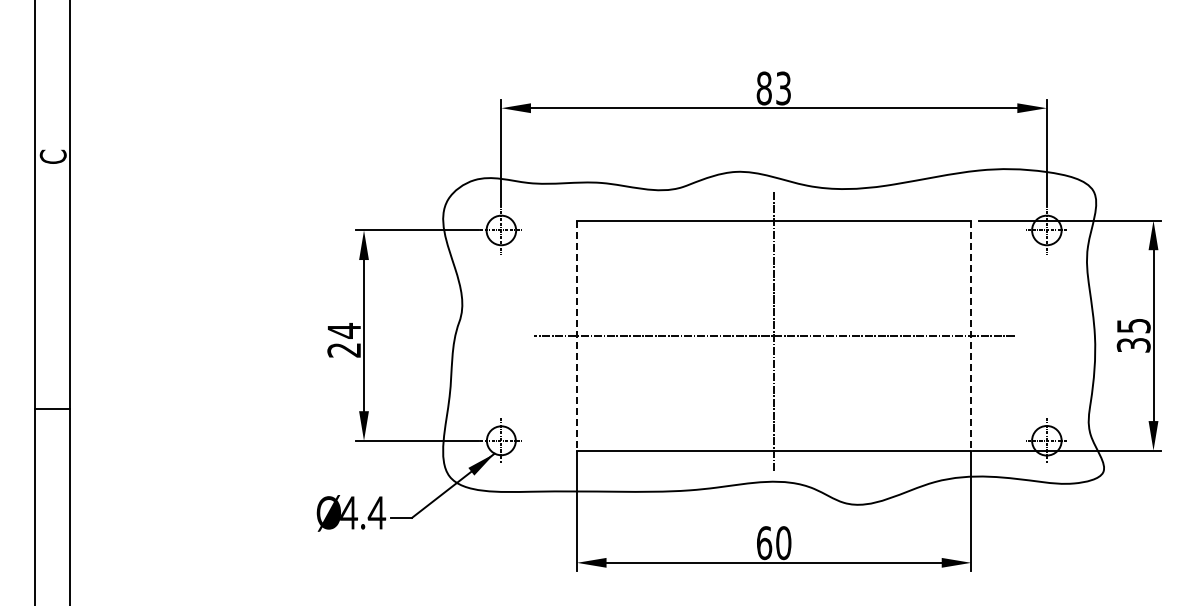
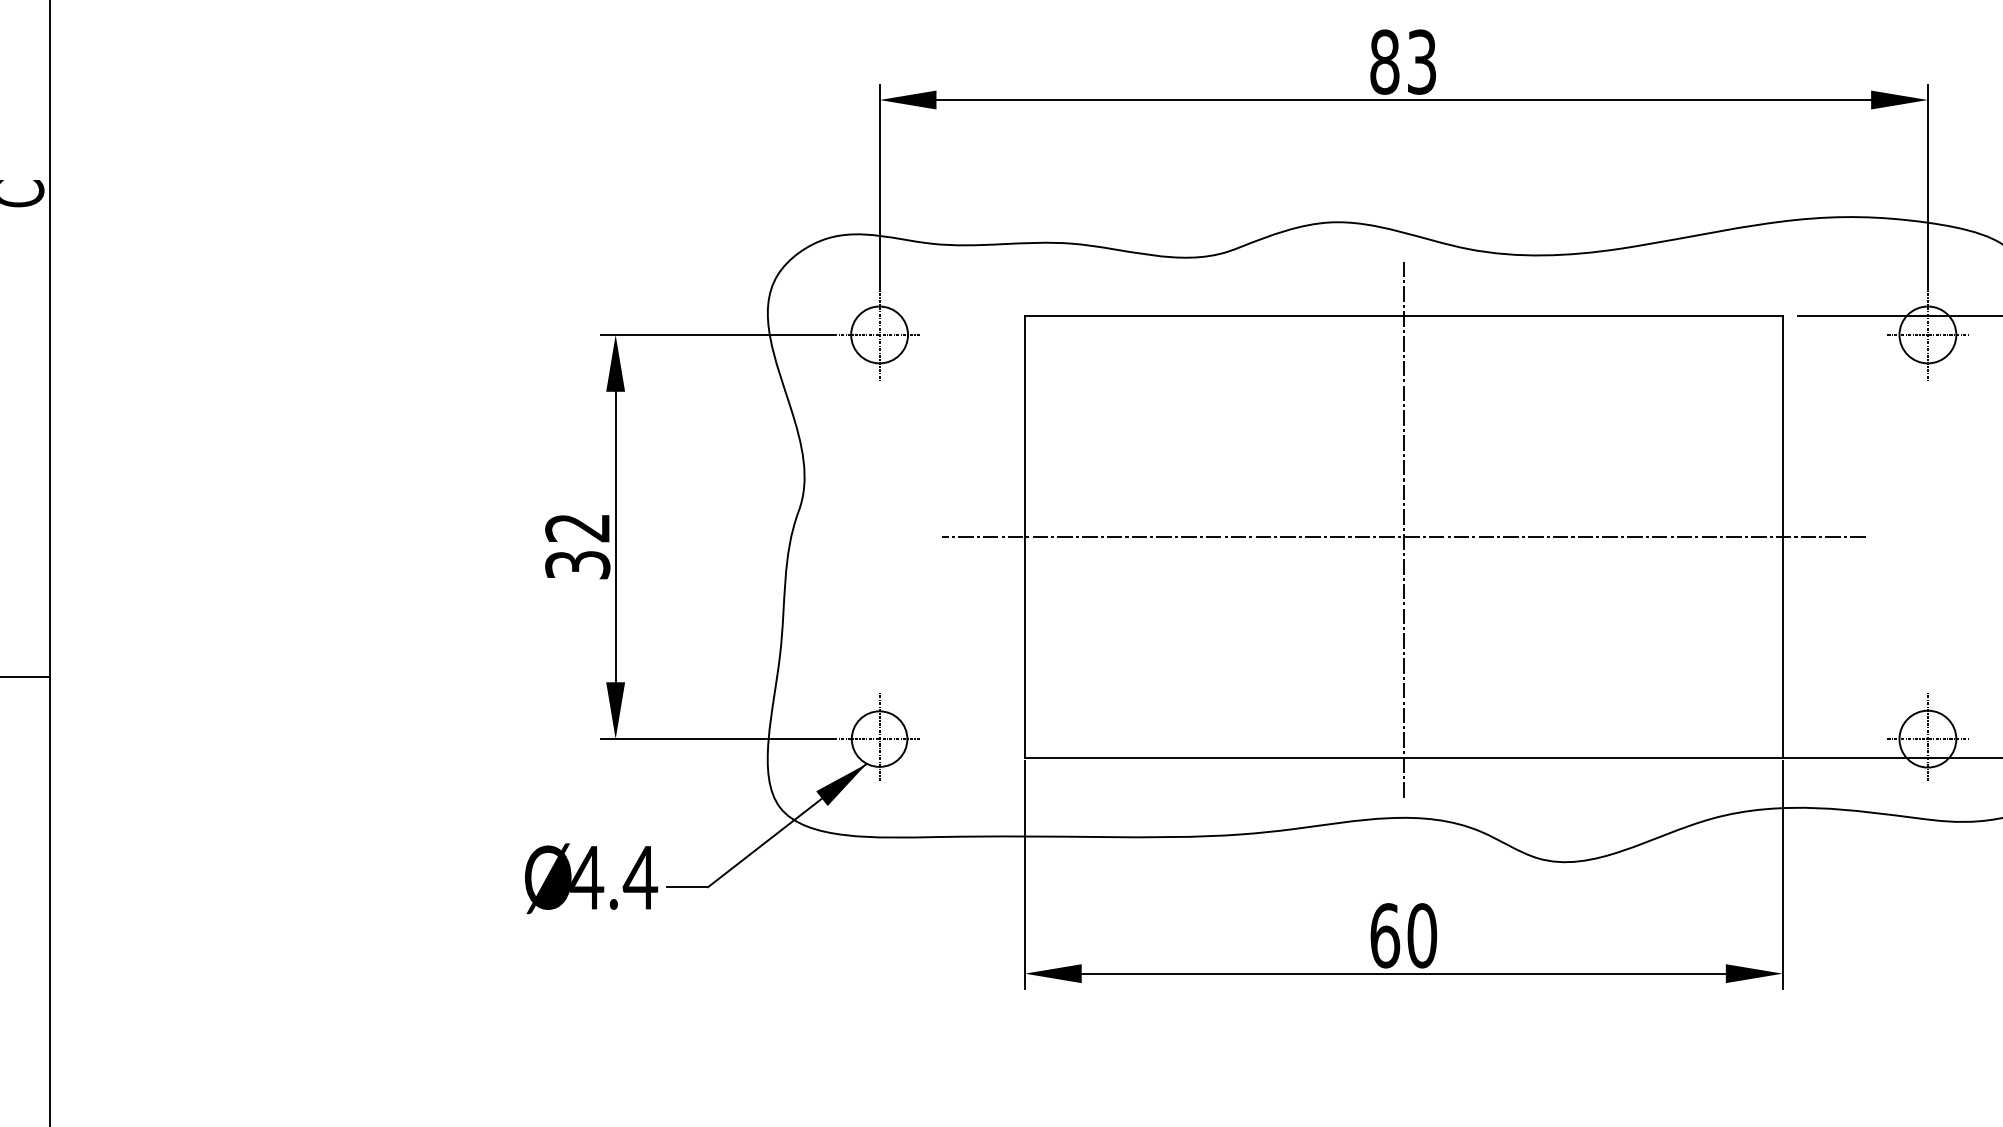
line: (576, 336) -> (1023, 538), dashed -> solid
line: (971, 336) -> (1783, 538), dashed -> solid
text: (344, 340) -> (578, 546), 24 -> 32

